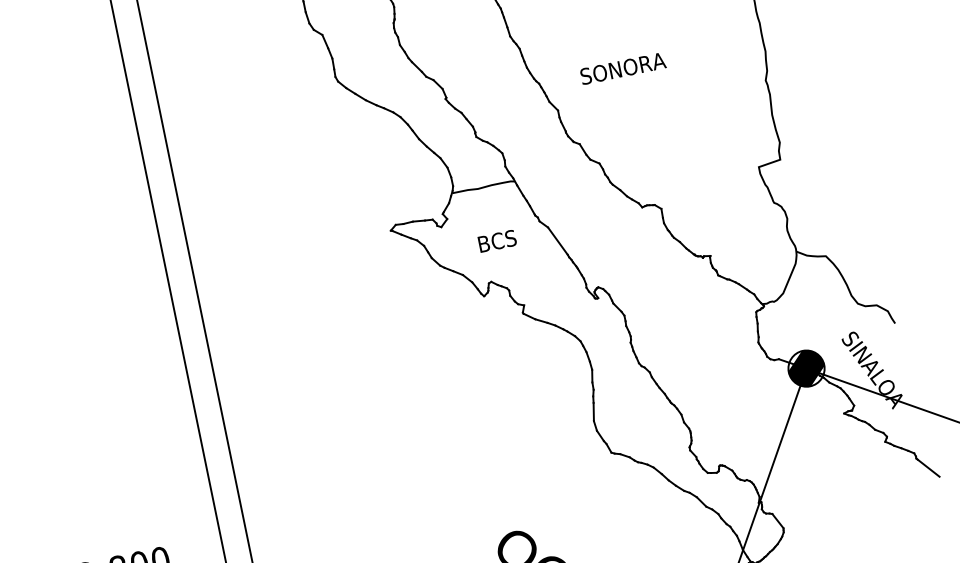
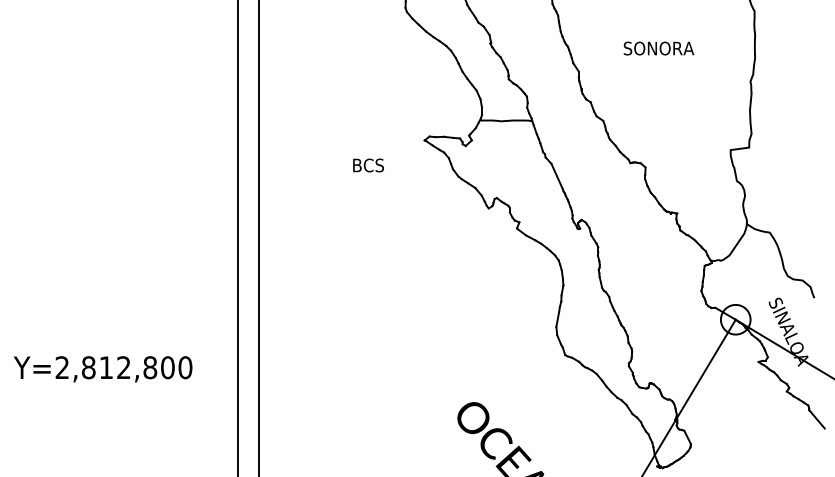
text: (622, 68) -> (658, 48), moved
text: (497, 241) -> (368, 165), moved
hatch: (806, 368) -> (735, 319), removed

